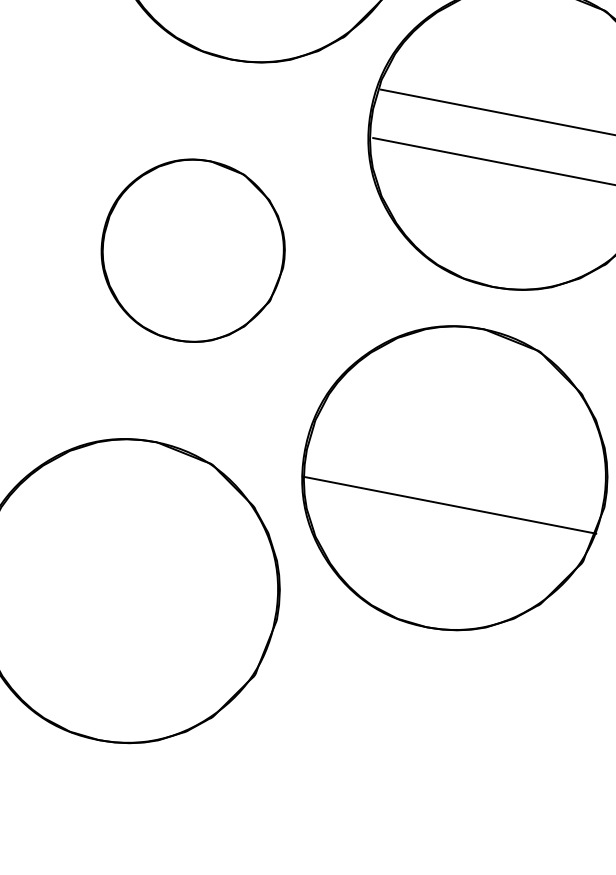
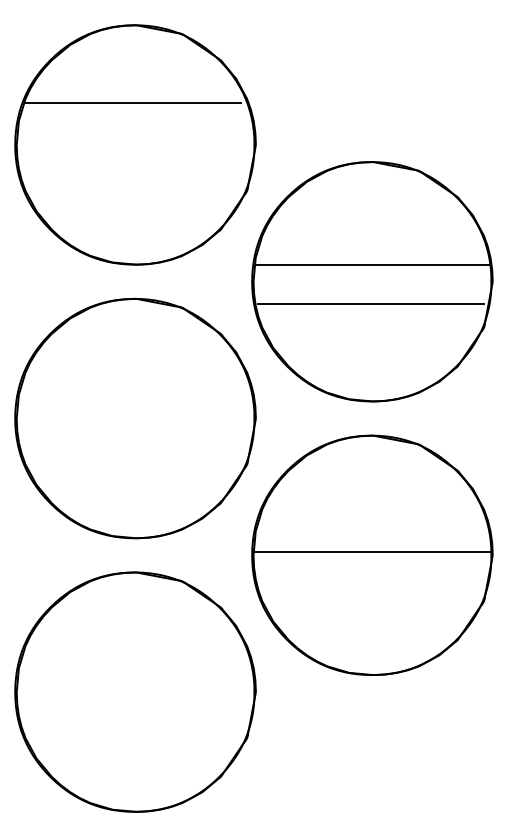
part: (193, 250) -> (135, 418), size x1.67
line: (449, 505) -> (372, 552), moved

